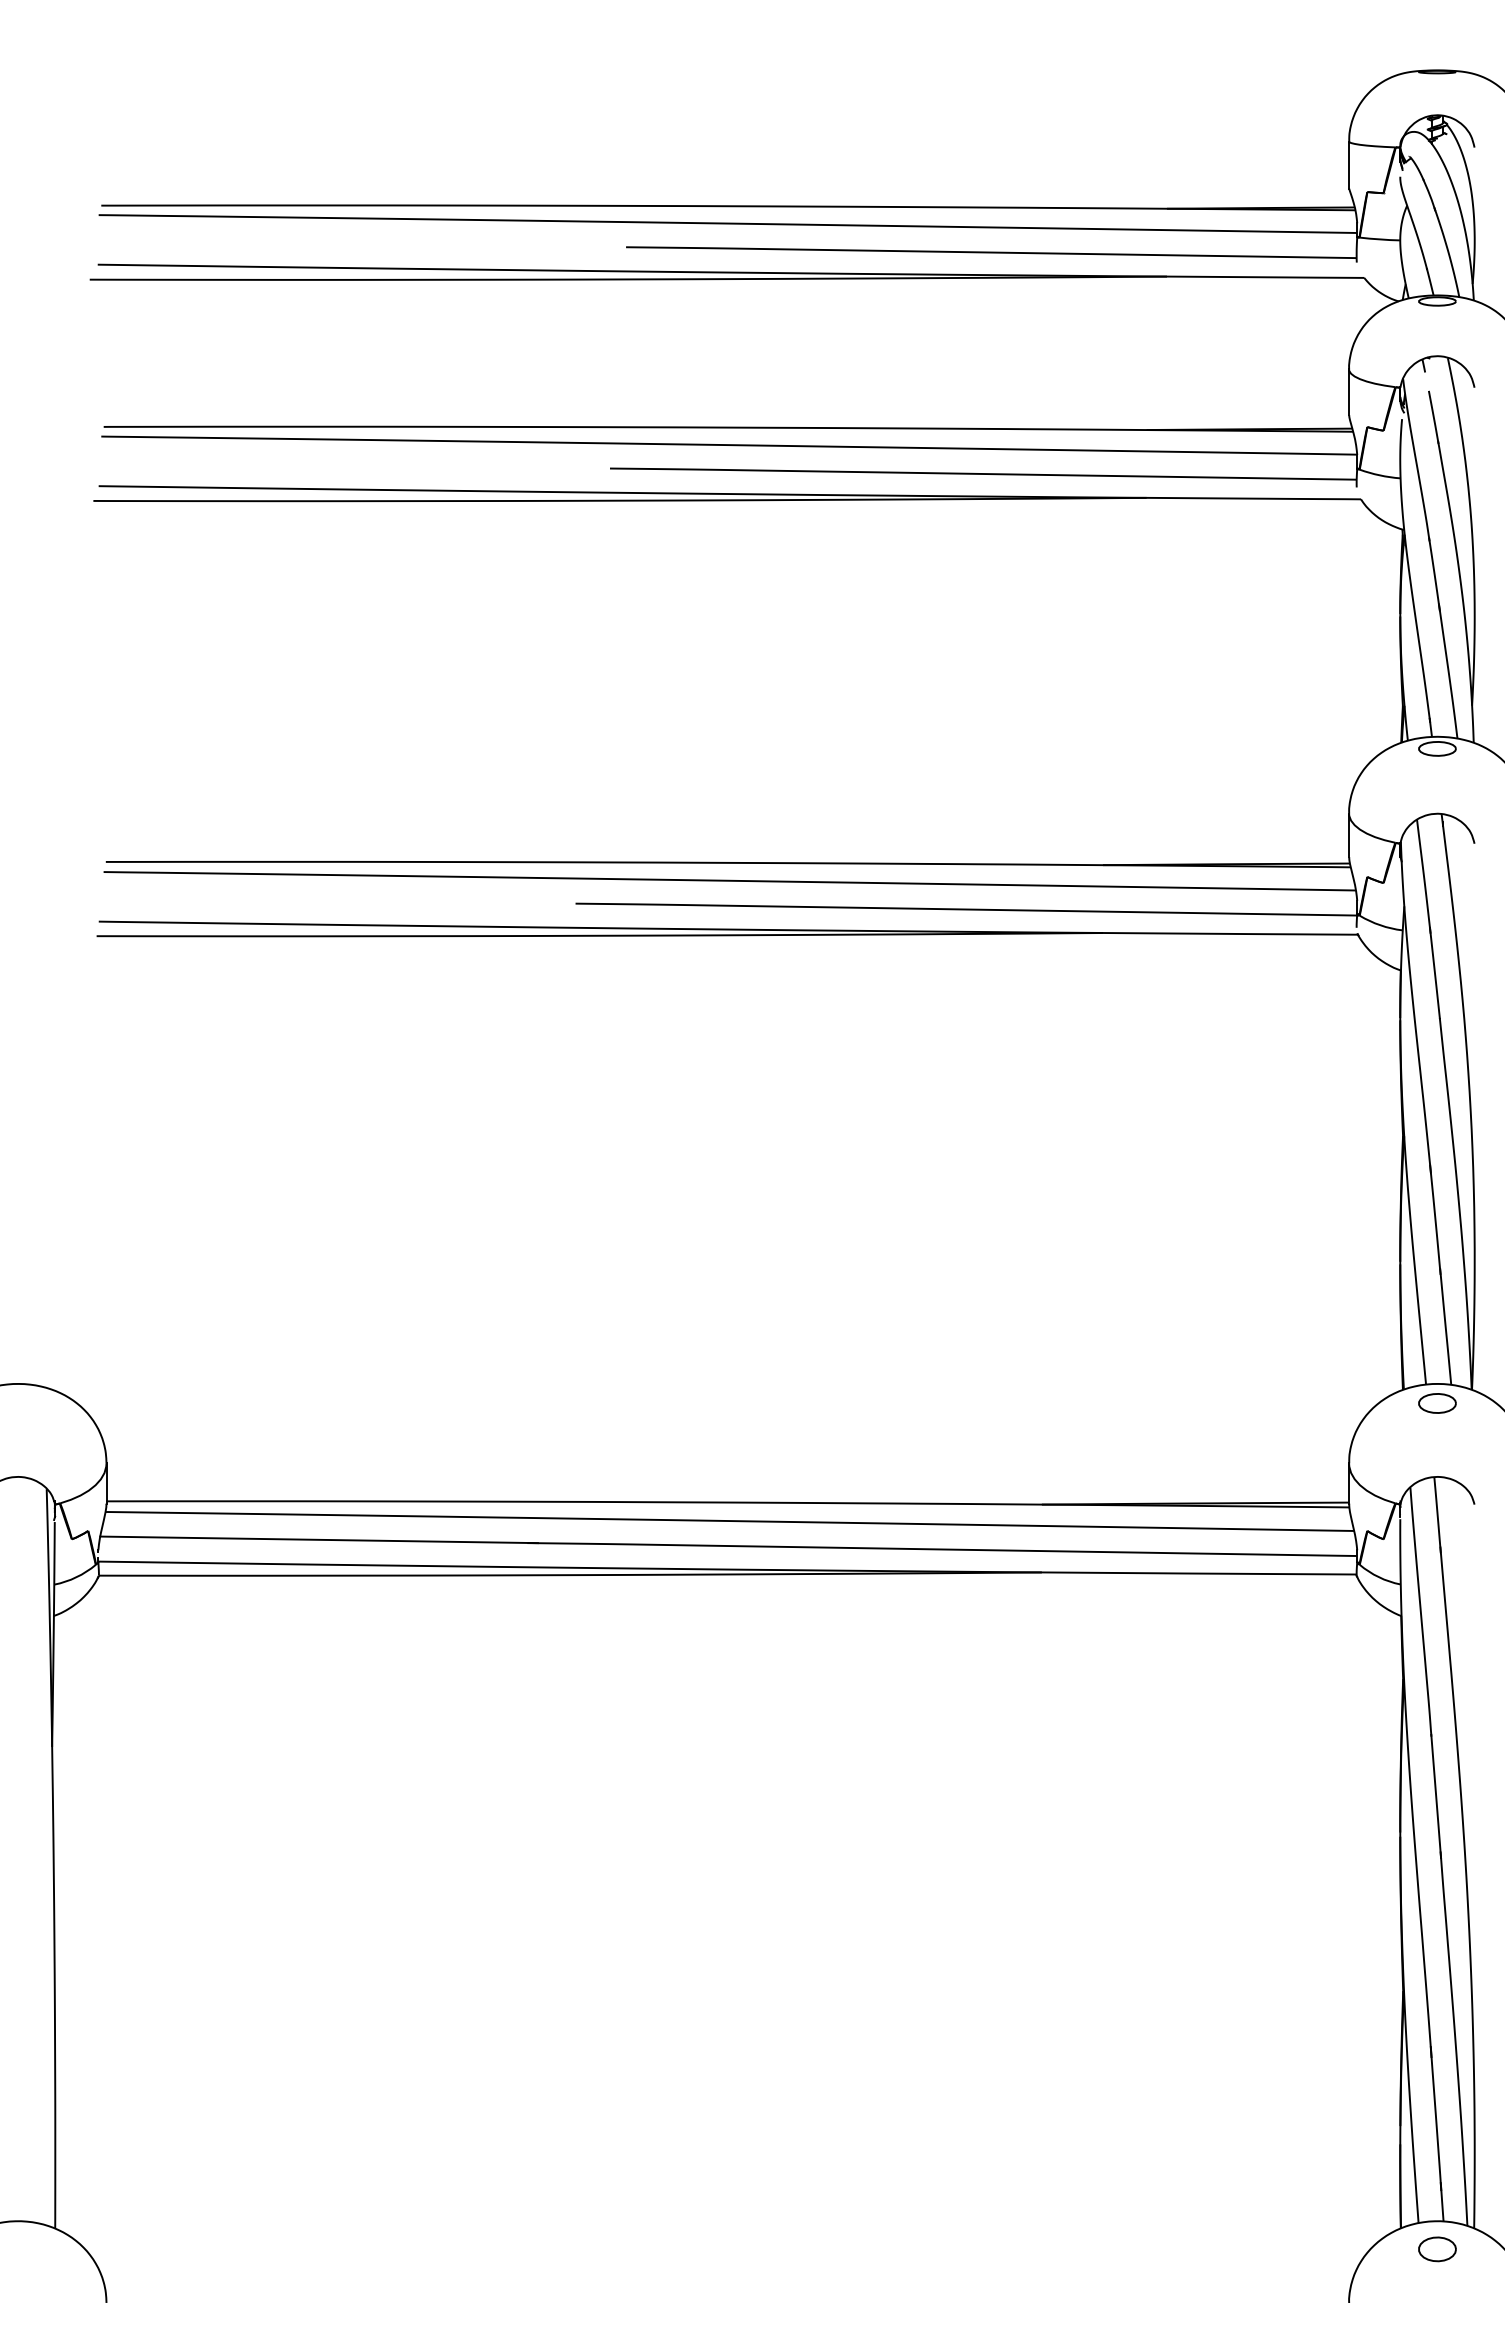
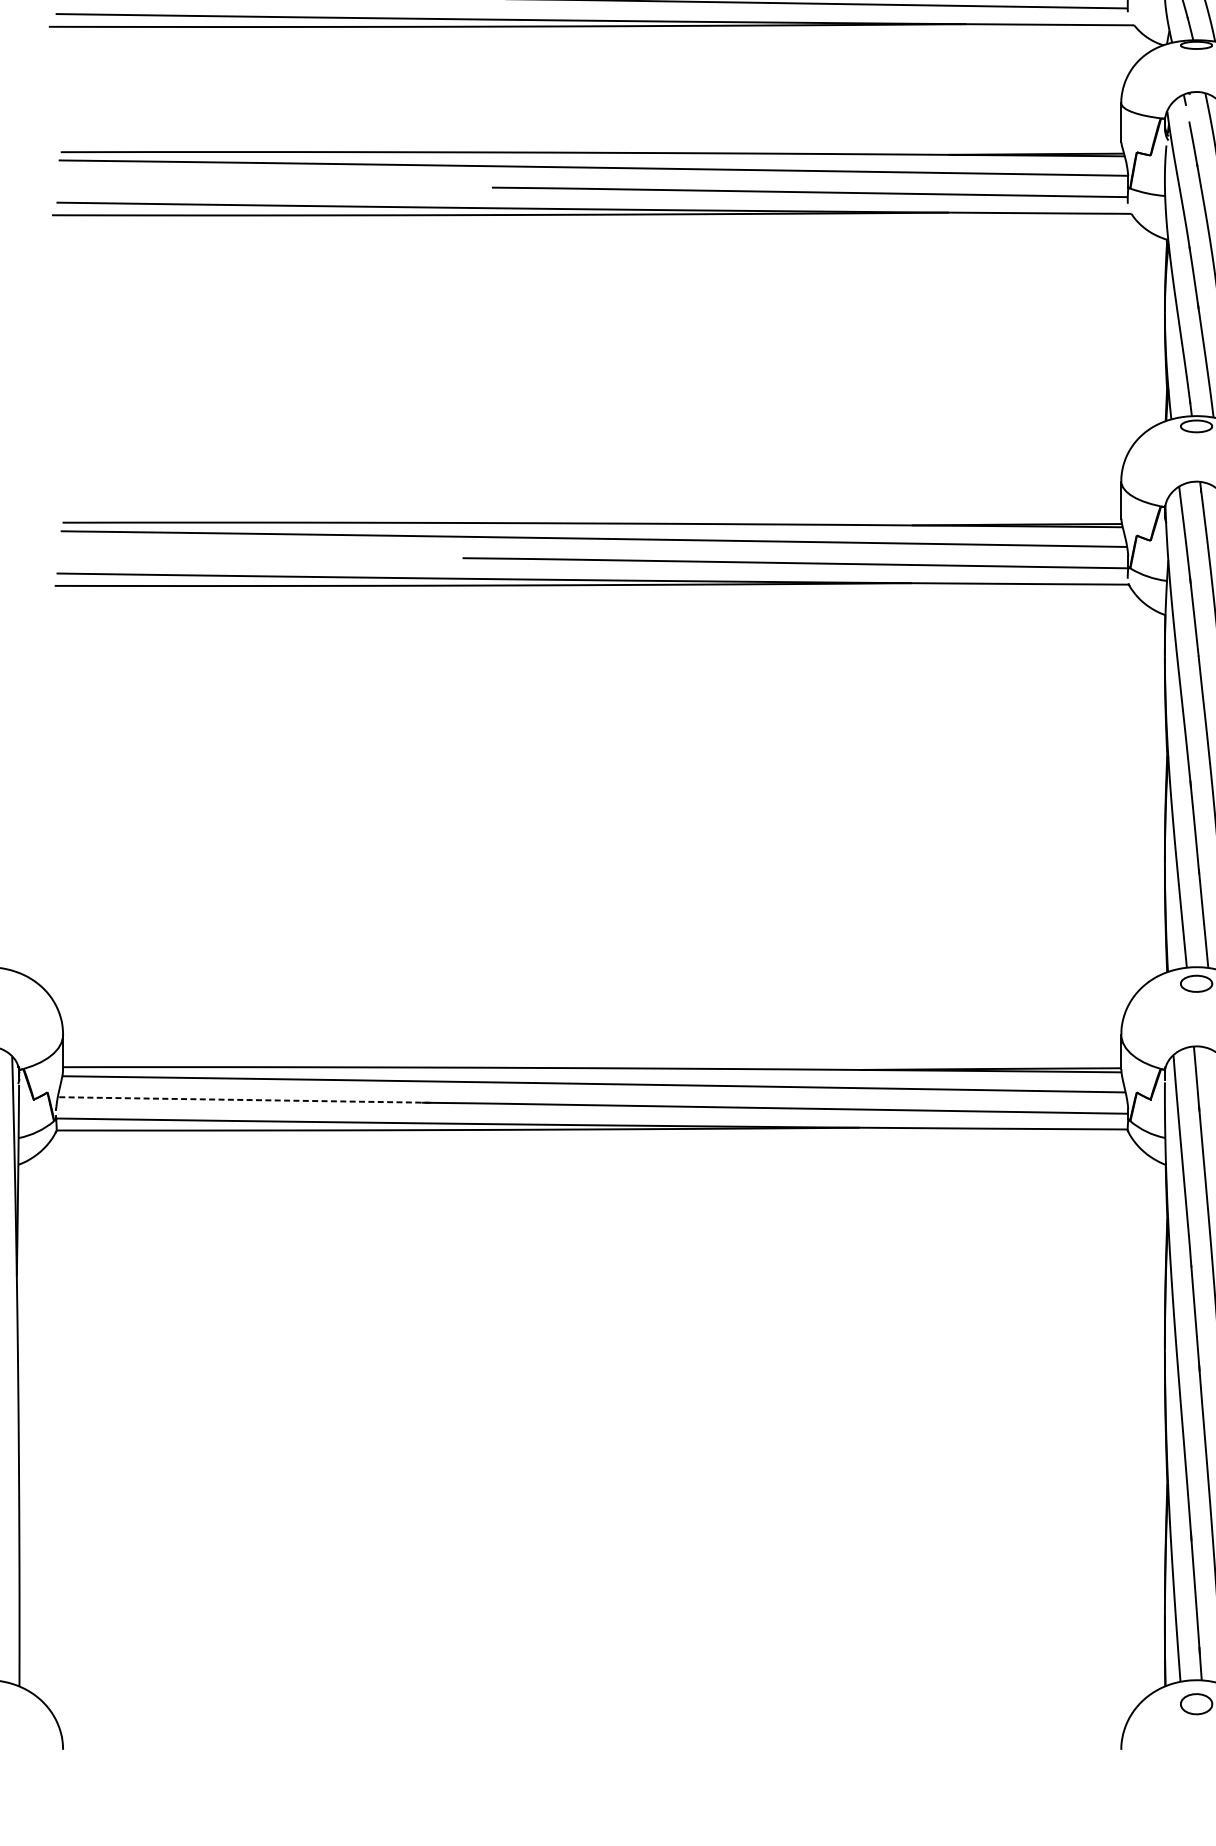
line: (319, 1539) -> (244, 1099), solid -> dashed

